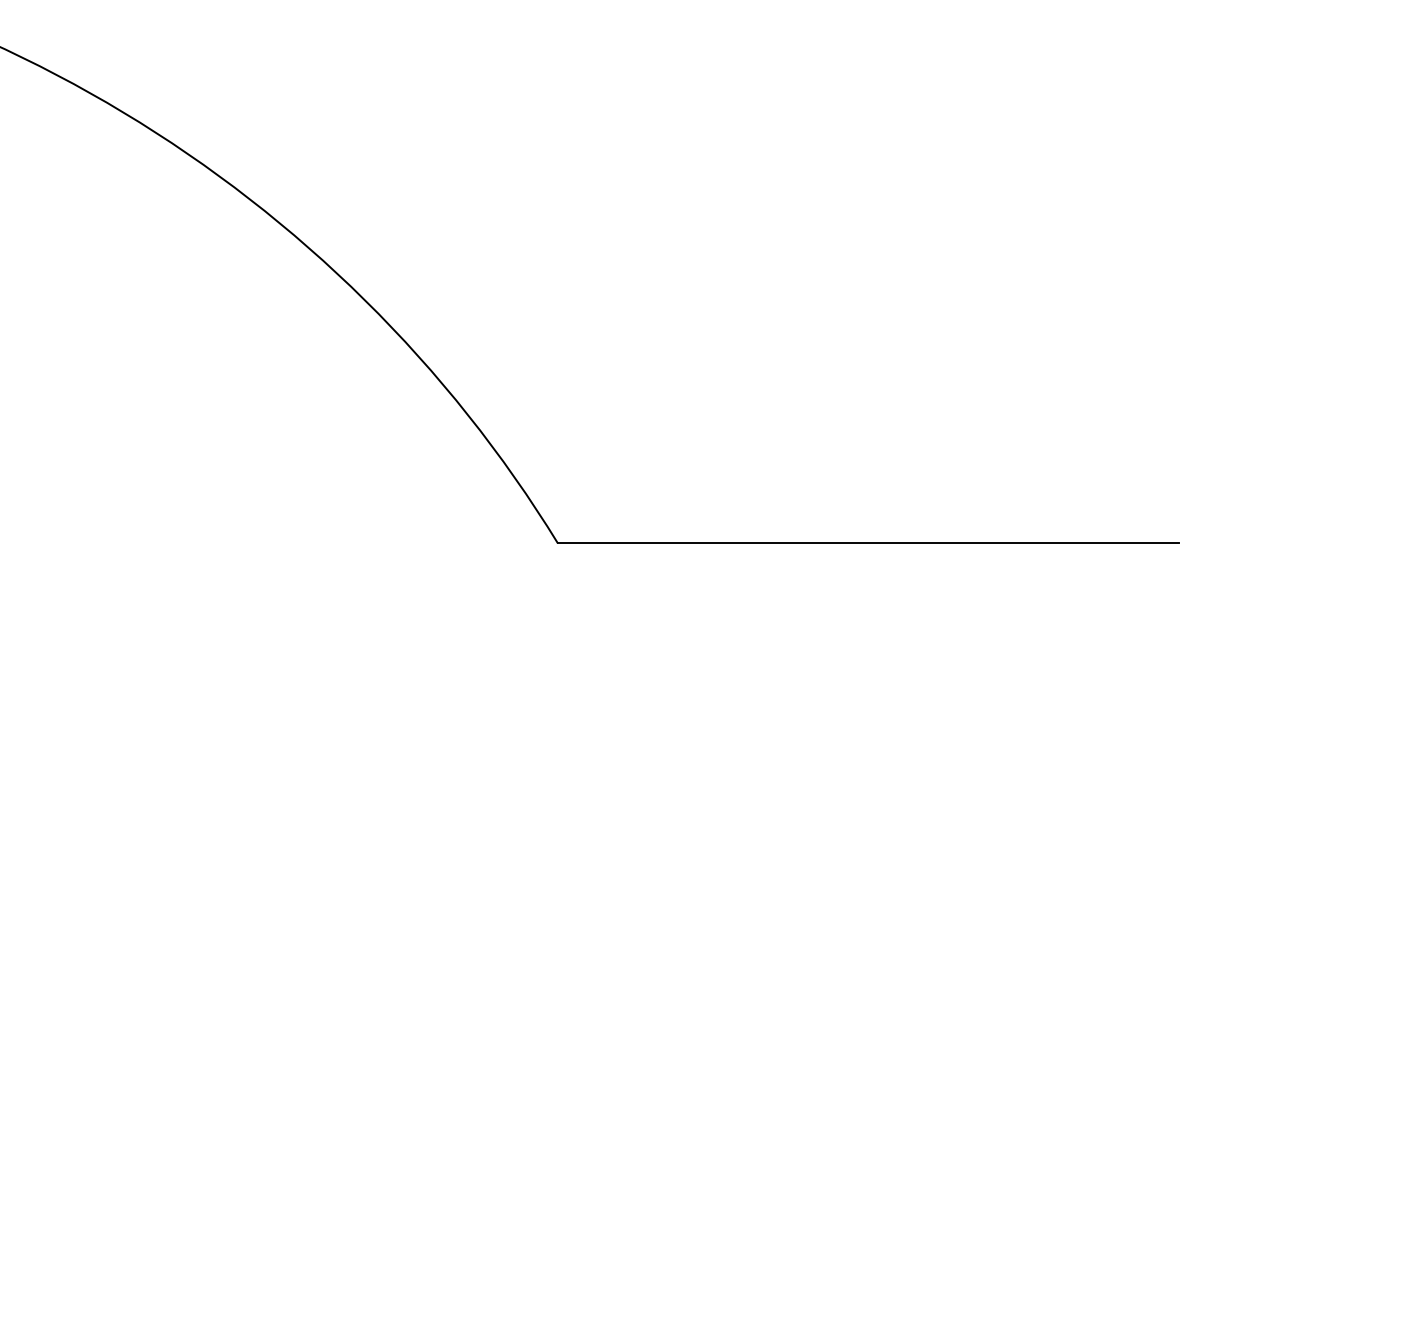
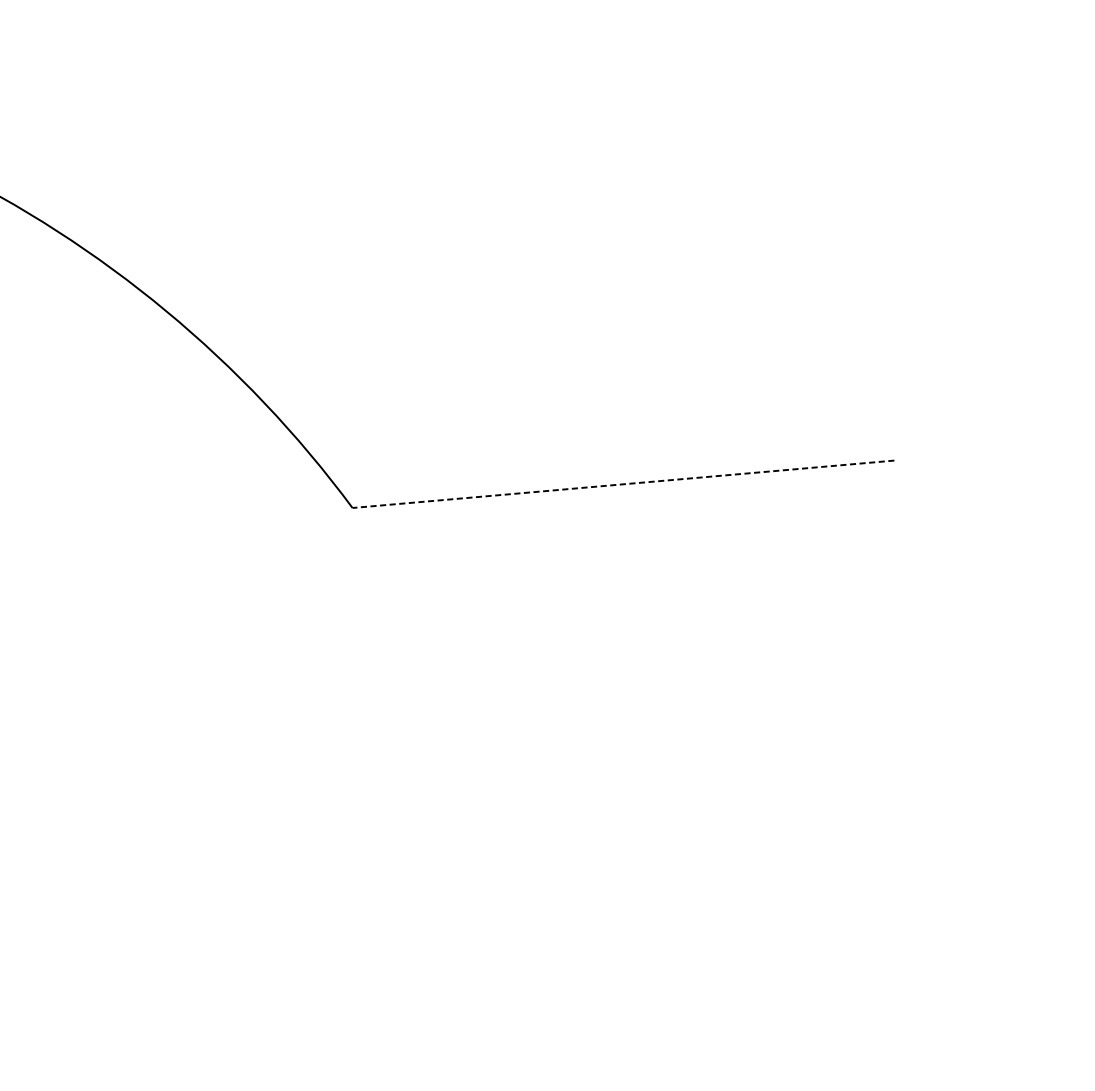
line: (868, 543) -> (623, 484), solid -> dashed

